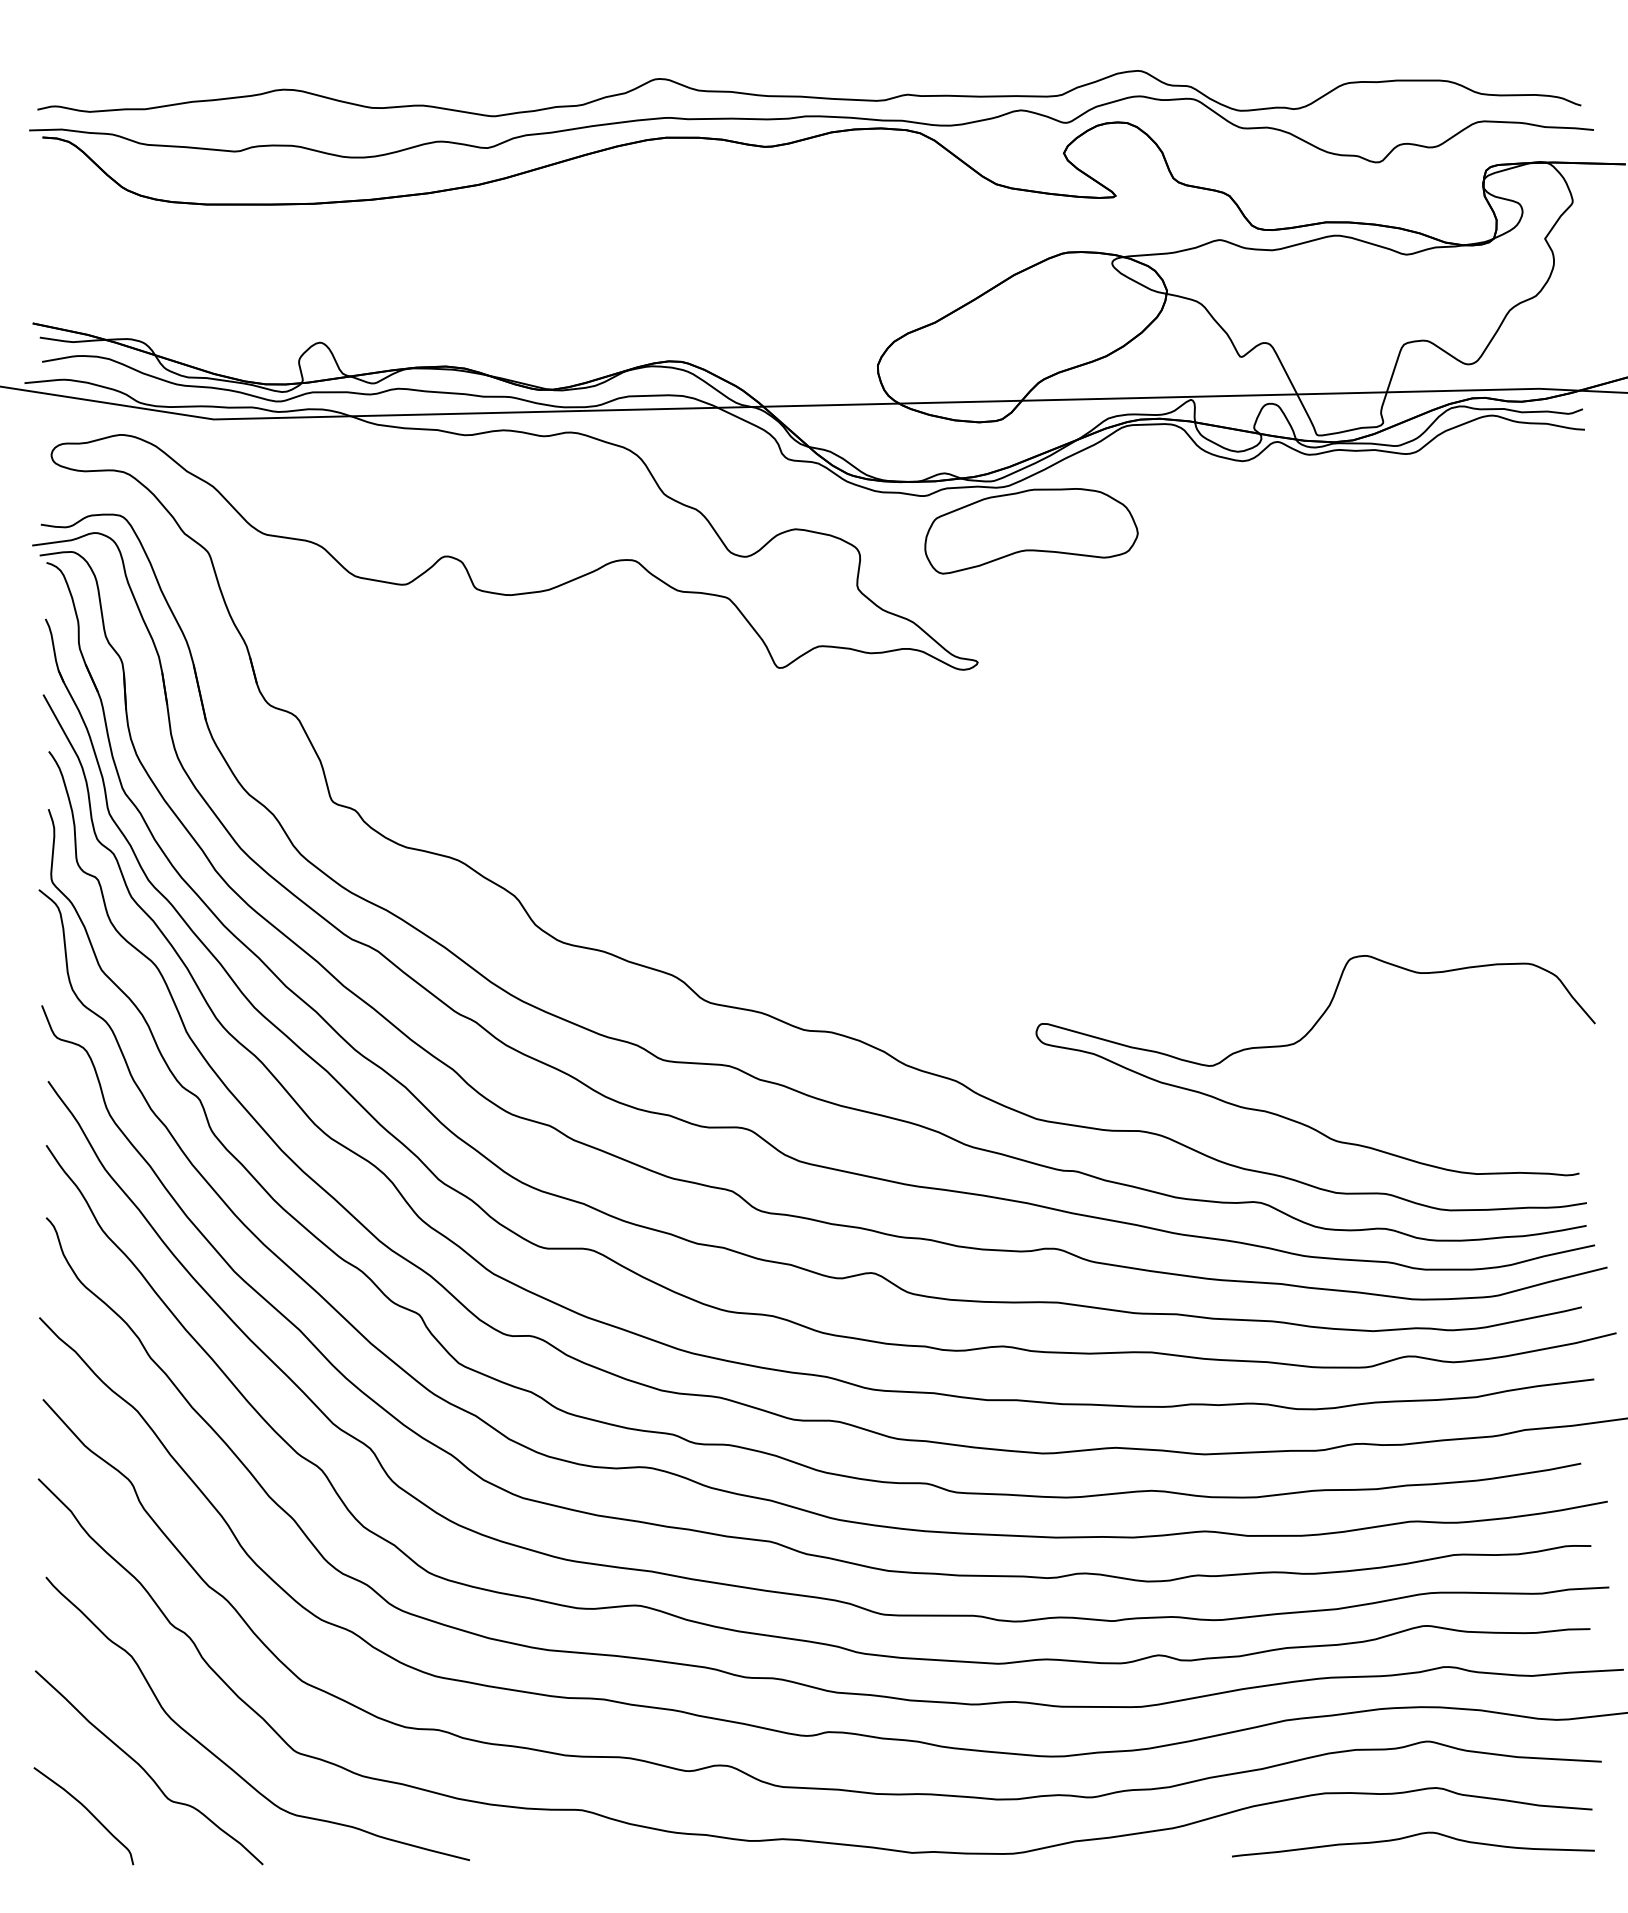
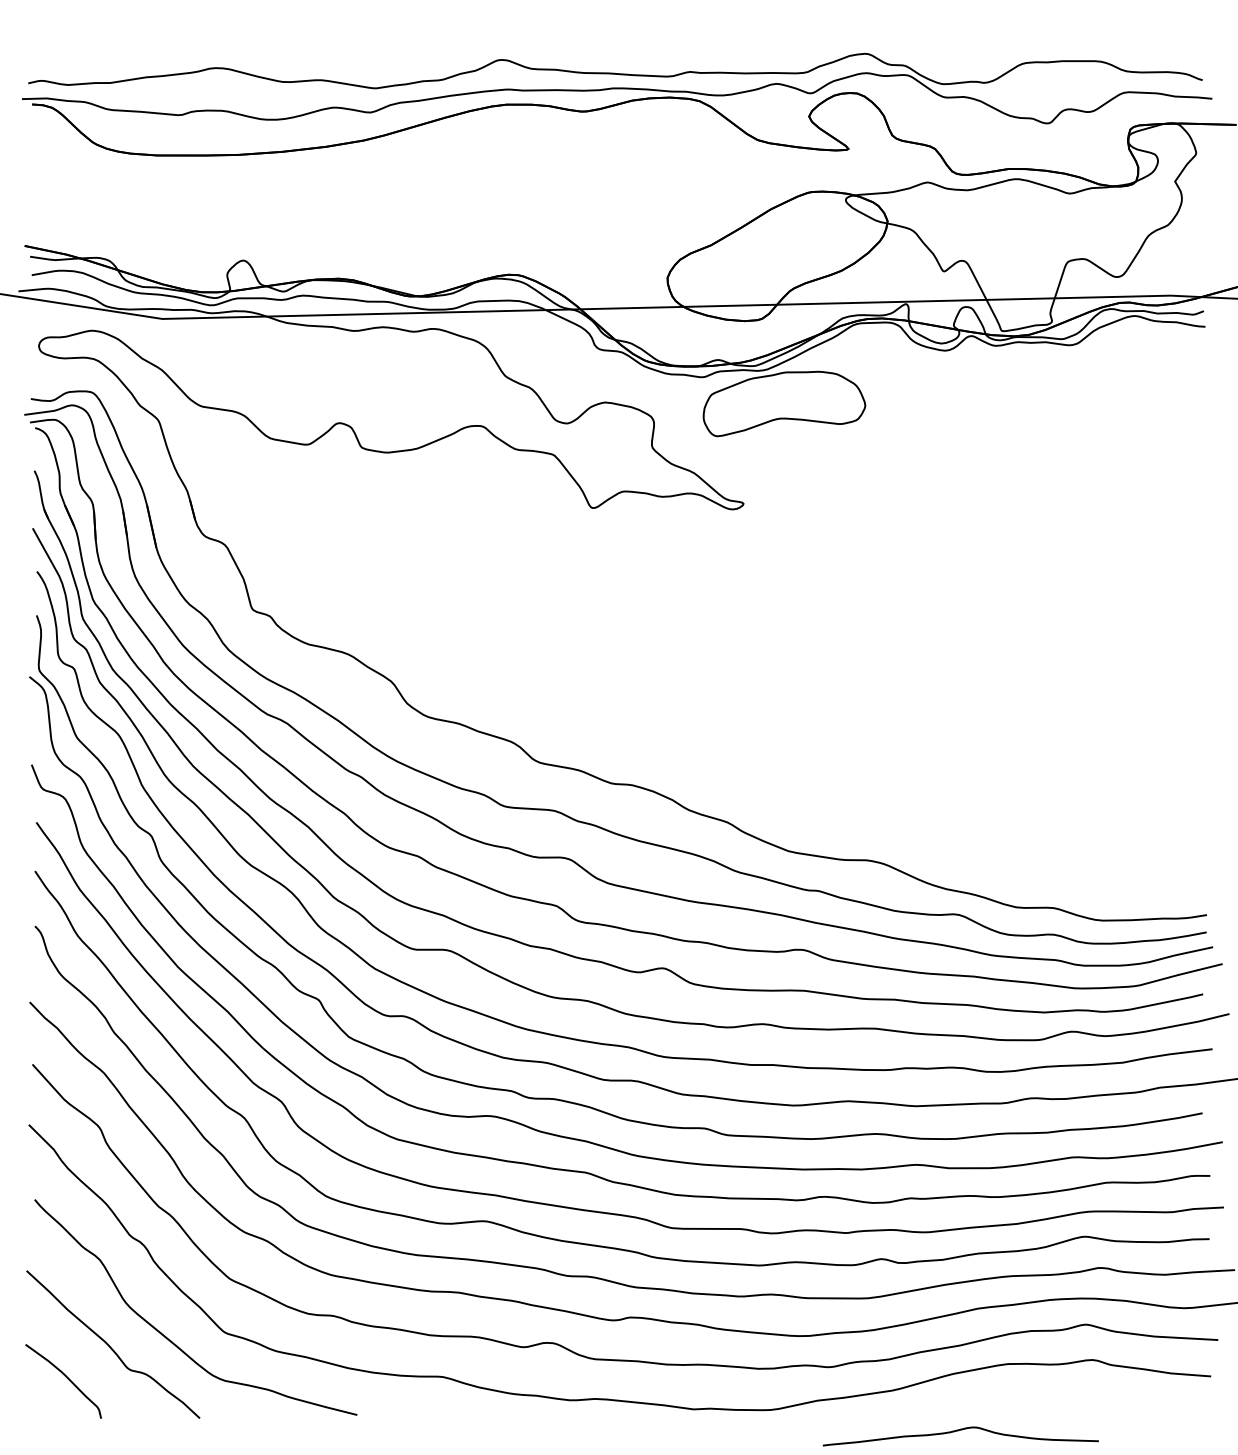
curve: (1300, 1041) -> (989, 792), removed
curve: (1410, 1837) -> (958, 1431), moved

